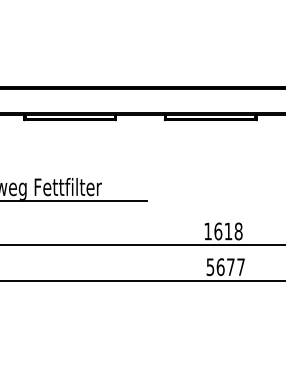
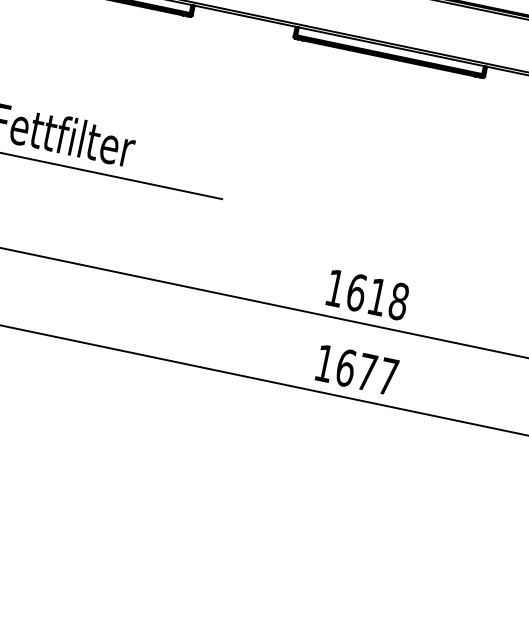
text: (210, 267) -> (324, 364), 5677 -> 1677

